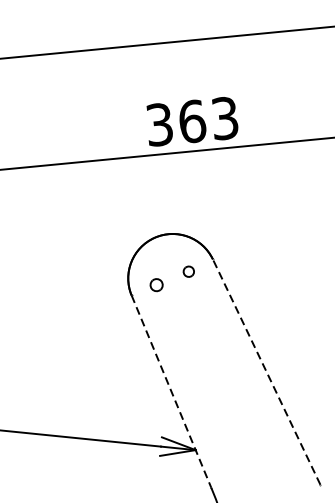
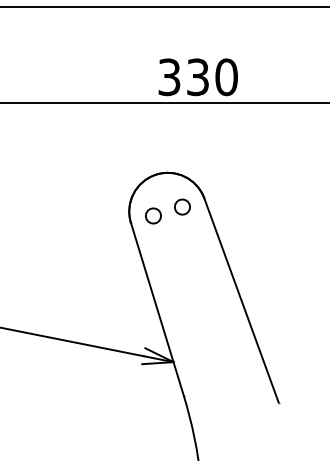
text: (208, 120) -> (212, 77), 363 -> 330
part: (188, 271) -> (182, 206), size x1.67
part: (156, 284) -> (153, 215), size x1.43
line: (266, 372) -> (241, 300), dashed -> solid
line: (171, 391) -> (157, 309), dashed -> solid

